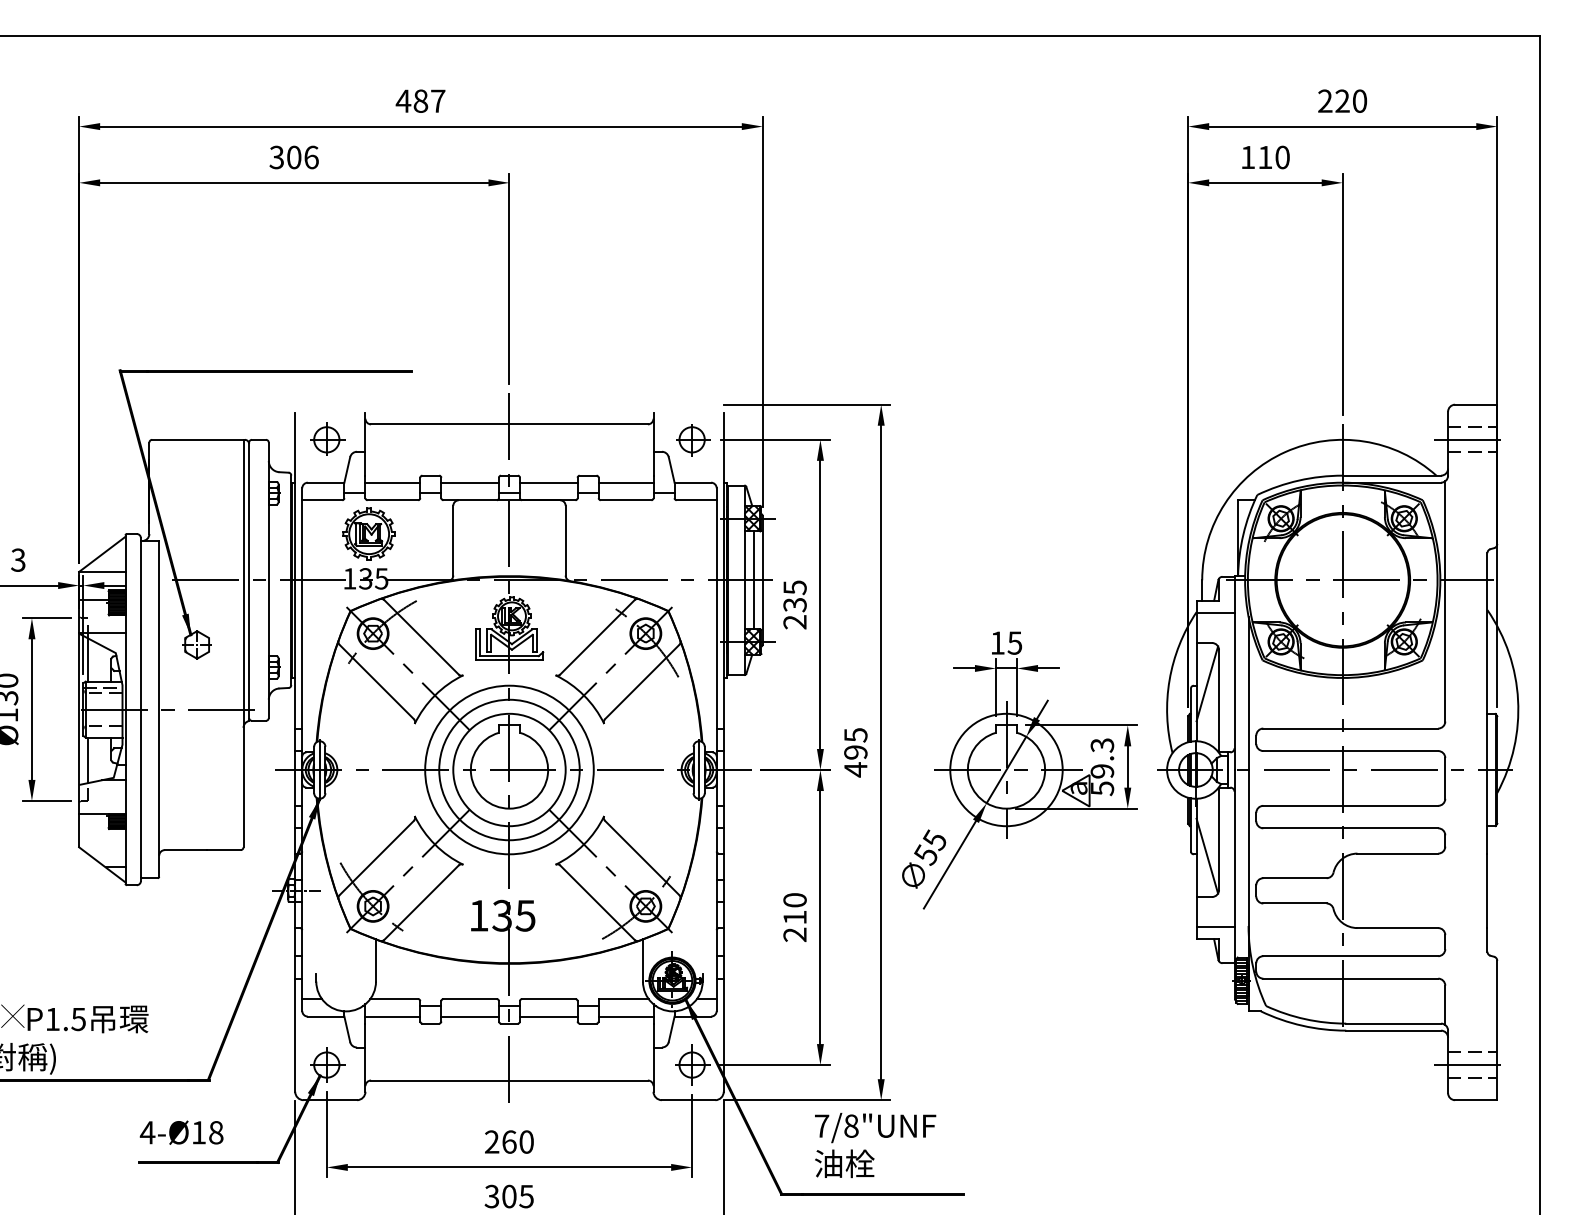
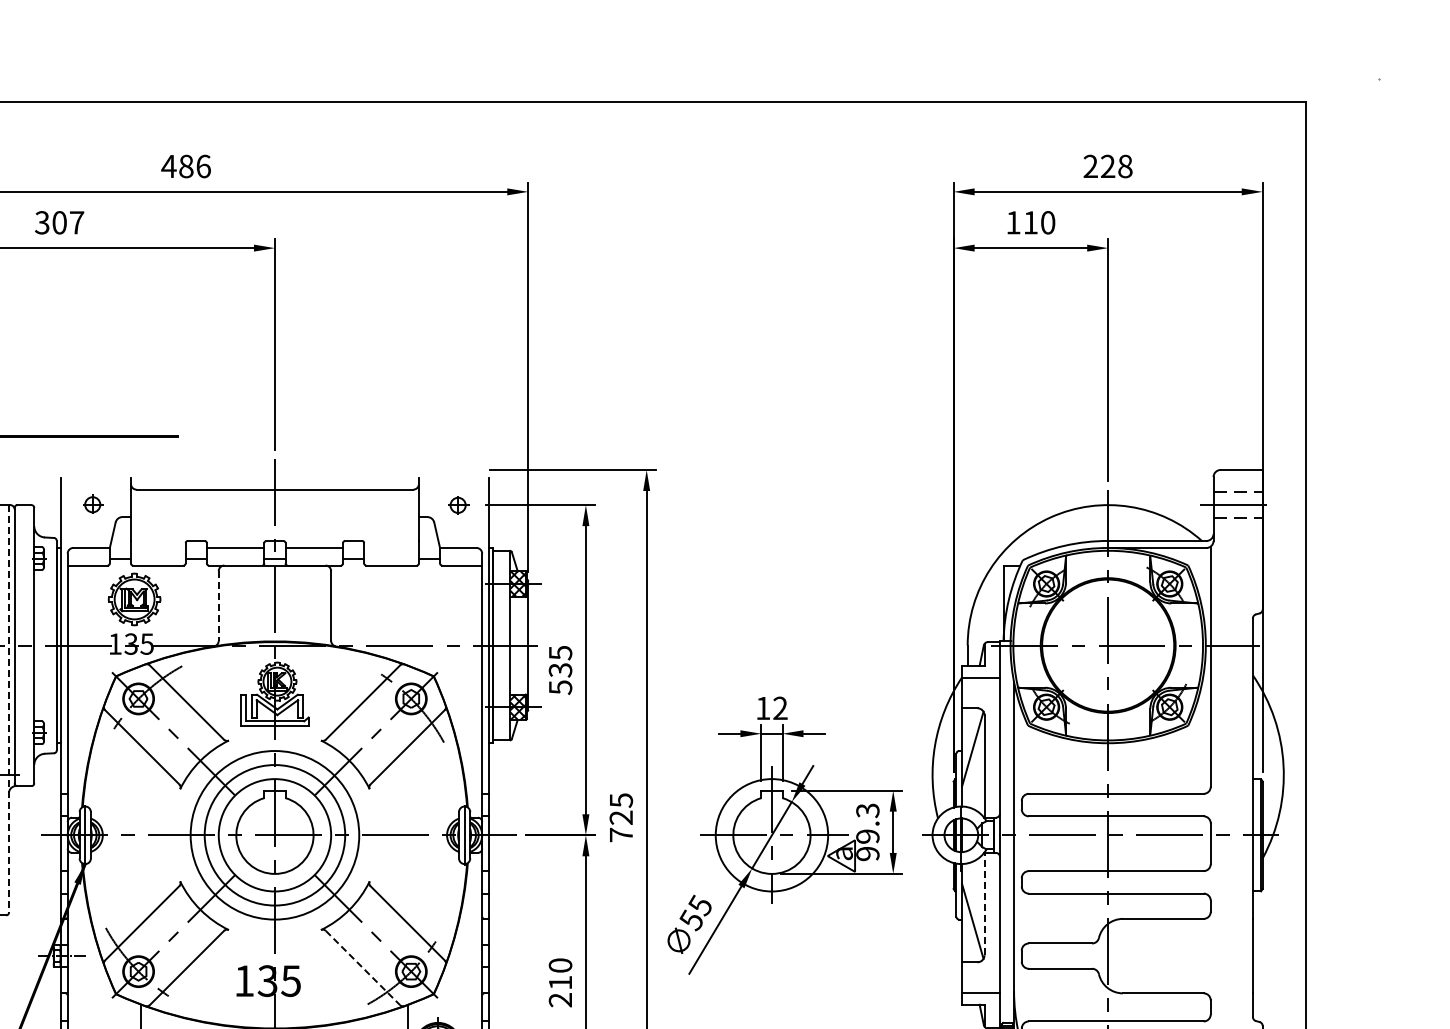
text: (438, 100) -> (203, 165), 487 -> 486
text: (1359, 101) -> (1124, 166), 220 -> 228
text: (311, 157) -> (76, 222), 306 -> 307
part: (327, 438) -> (92, 503), size x0.6
part: (693, 440) -> (458, 505), size x0.6
line: (392, 482) -> (157, 547), removed
line: (625, 482) -> (390, 547), removed
line: (453, 540) -> (218, 605), solid -> dashed
line: (754, 580) -> (519, 645), removed
text: (794, 622) -> (559, 687), 235 -> 535
text: (1014, 642) -> (779, 707), 15 -> 12
line: (243, 643) -> (8, 708), solid -> dashed
text: (855, 761) -> (620, 826), 495 -> 725
text: (1102, 788) -> (867, 853), 59.3 -> 99.3
line: (1219, 838) -> (984, 903), solid -> dashed
line: (597, 902) -> (362, 967), solid -> dashed

